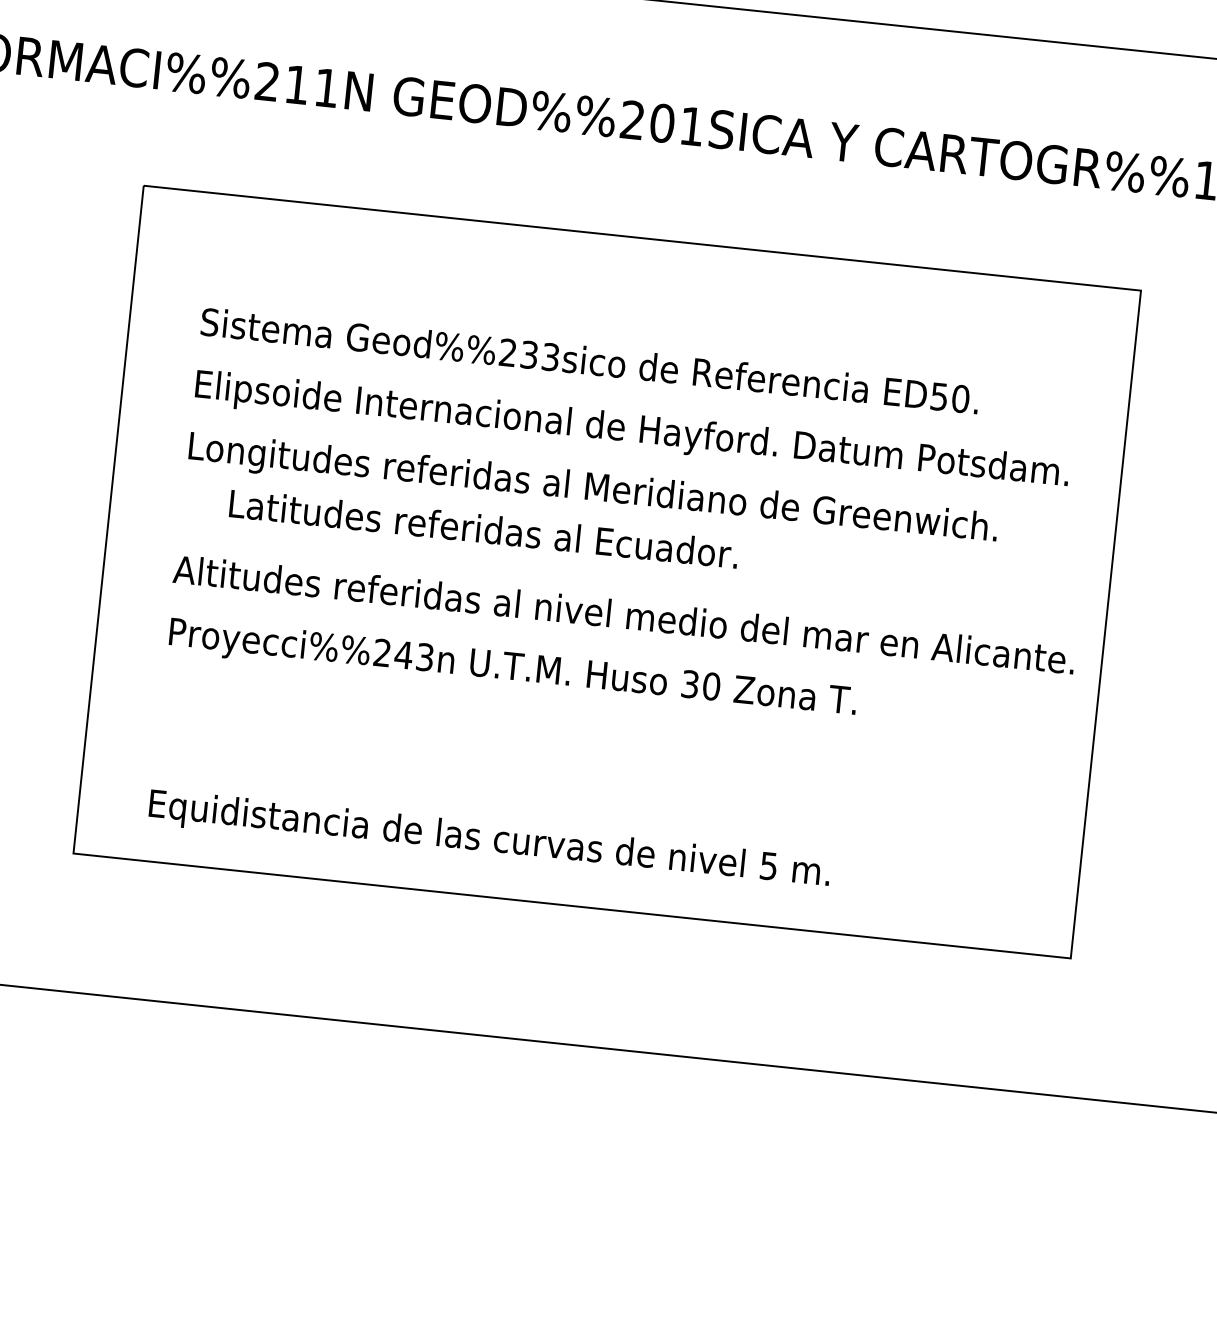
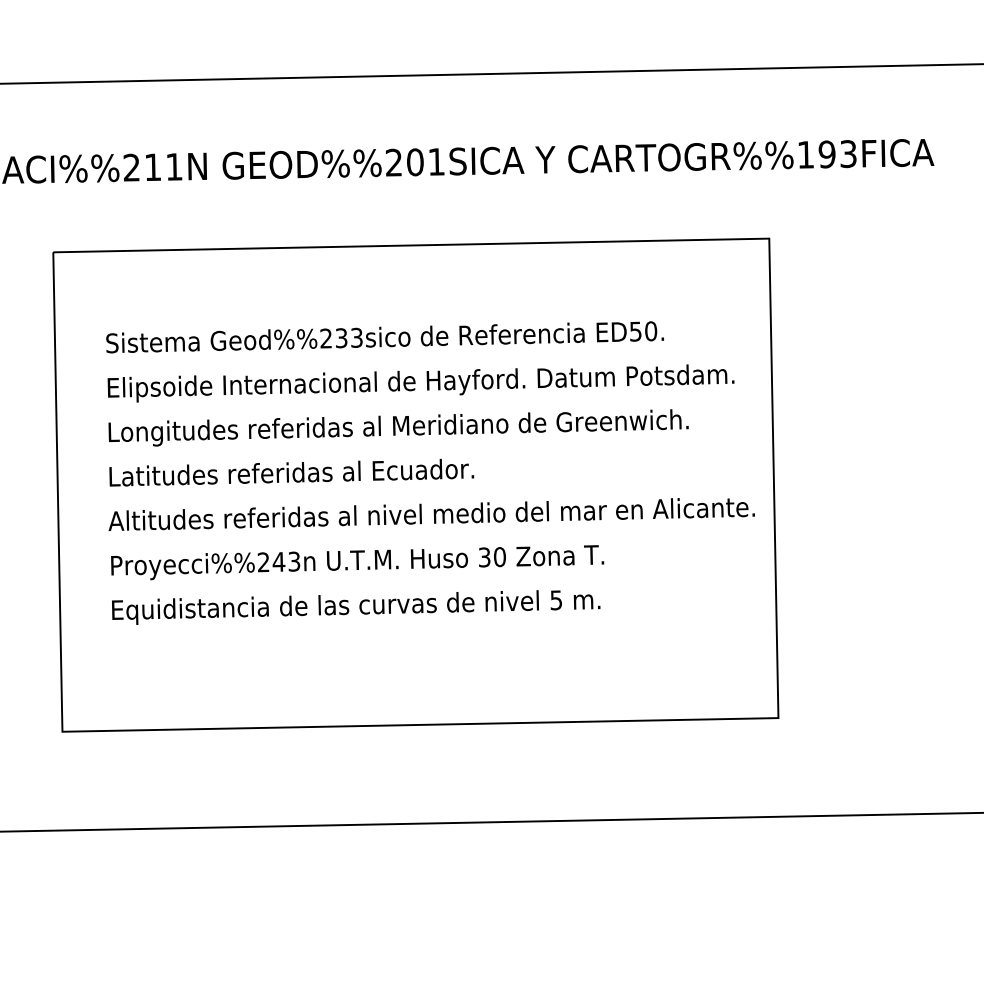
text: (483, 528) -> (291, 472), moved
text: (489, 841) -> (356, 607), moved

